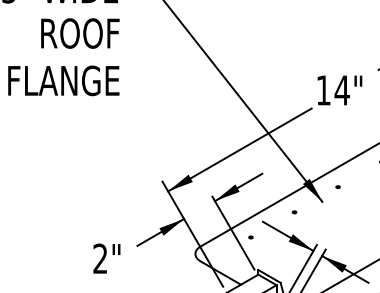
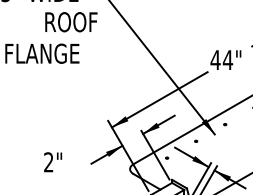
text: (80, 33) -> (71, 22), moved
text: (323, 89) -> (215, 59), 14" -> 44"
text: (107, 259) -> (53, 162), moved

